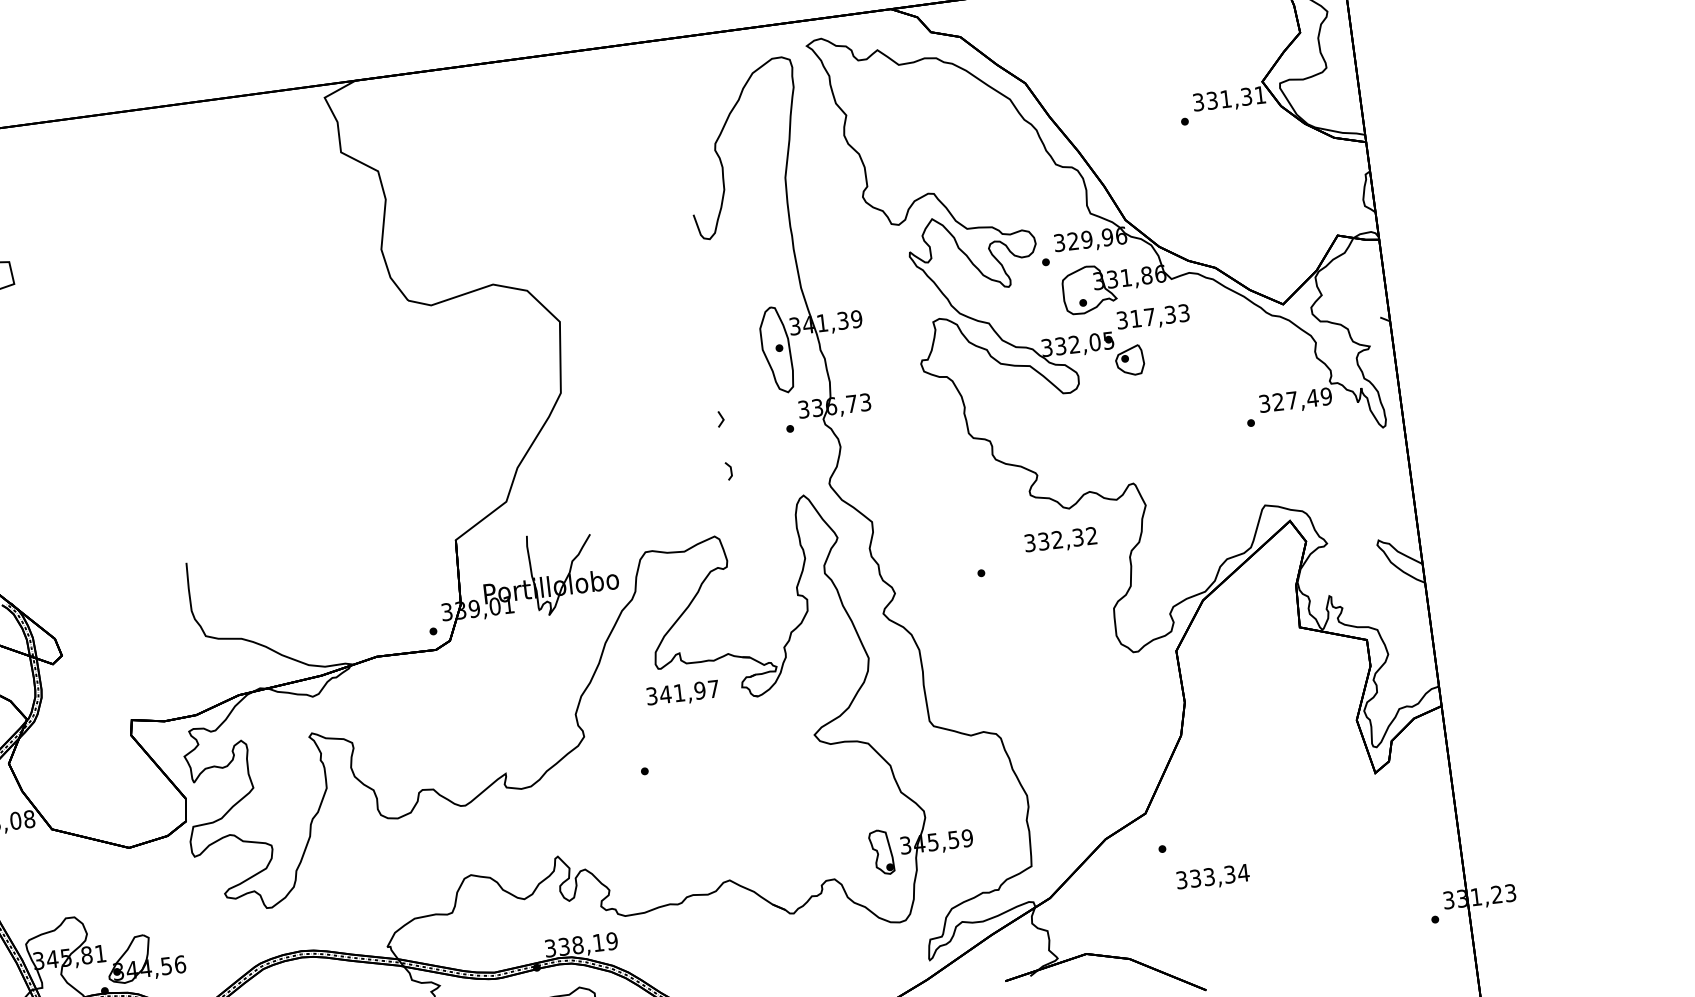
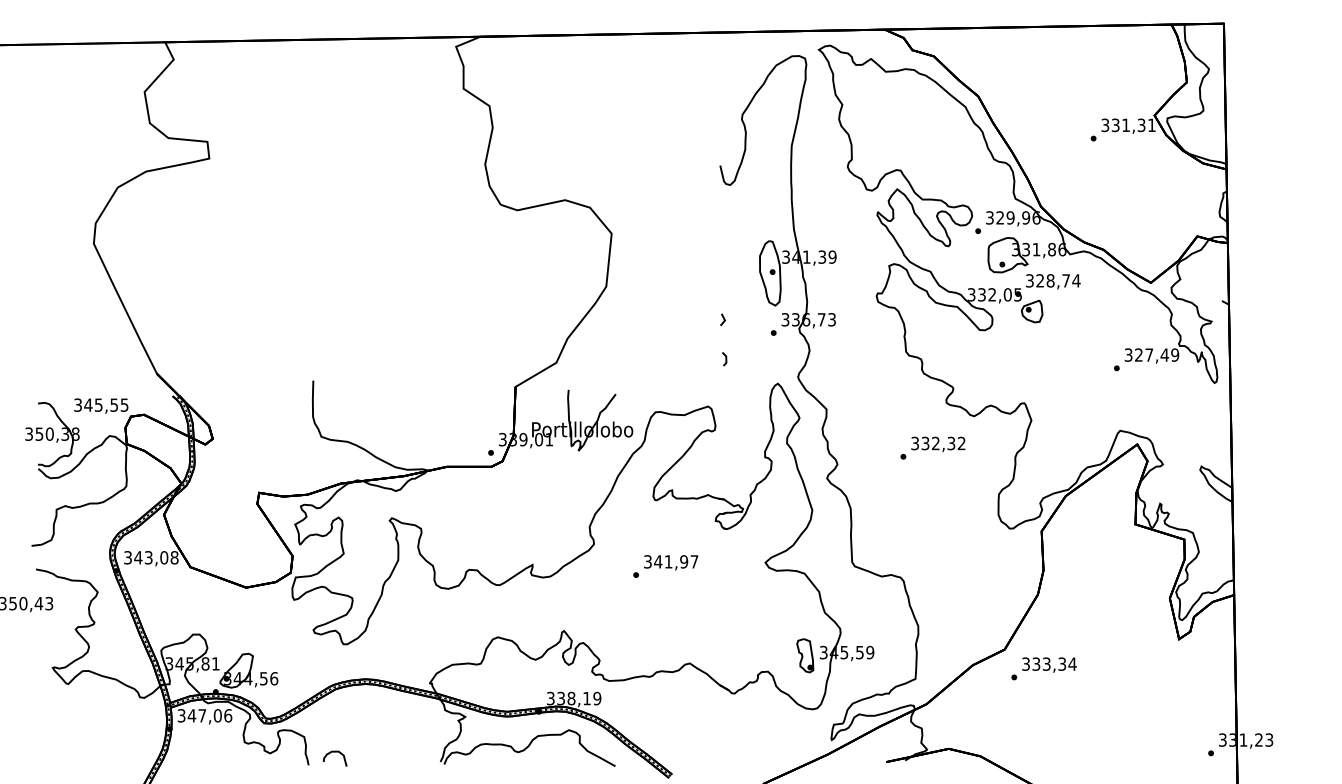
text: (1160, 315) -> (1058, 280), 317,33 -> 328,74
text: (1061, 540) -> (938, 444), moved
text: (683, 693) -> (671, 562), moved
text: (1213, 876) -> (1049, 664), moved

